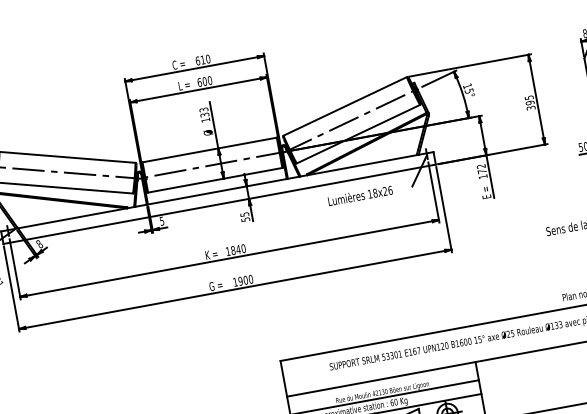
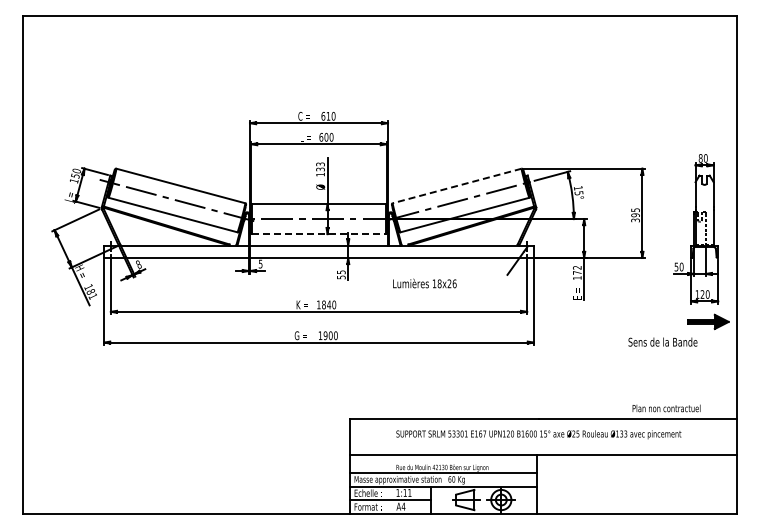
line: (345, 105) -> (457, 185), solid -> dashed
line: (215, 180) -> (319, 234), solid -> dashed
text: (359, 195) -> (424, 283), moved

